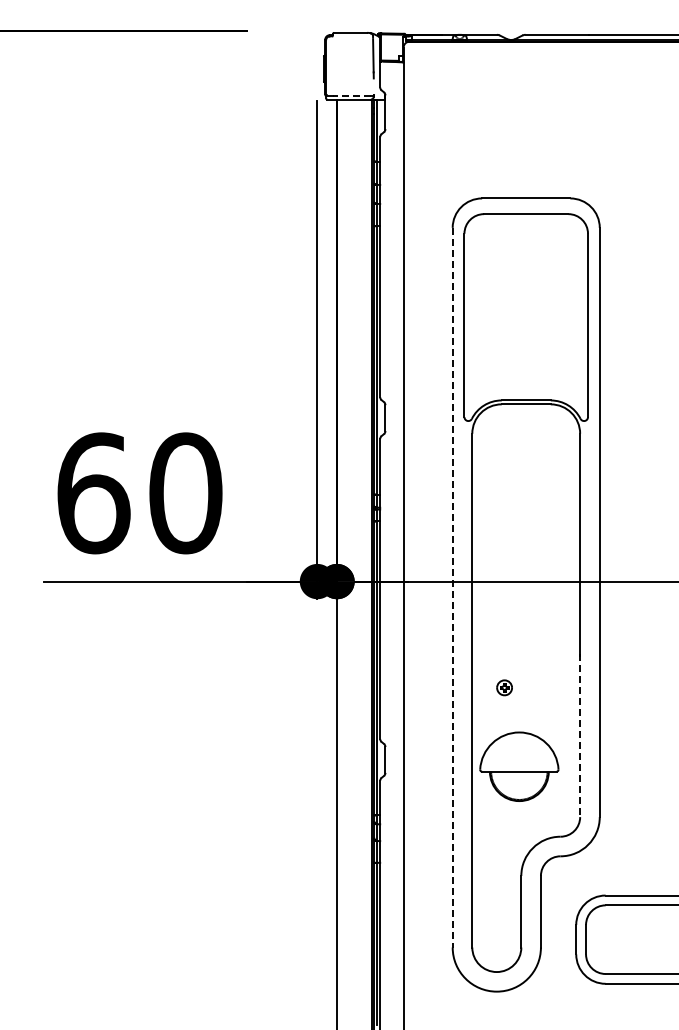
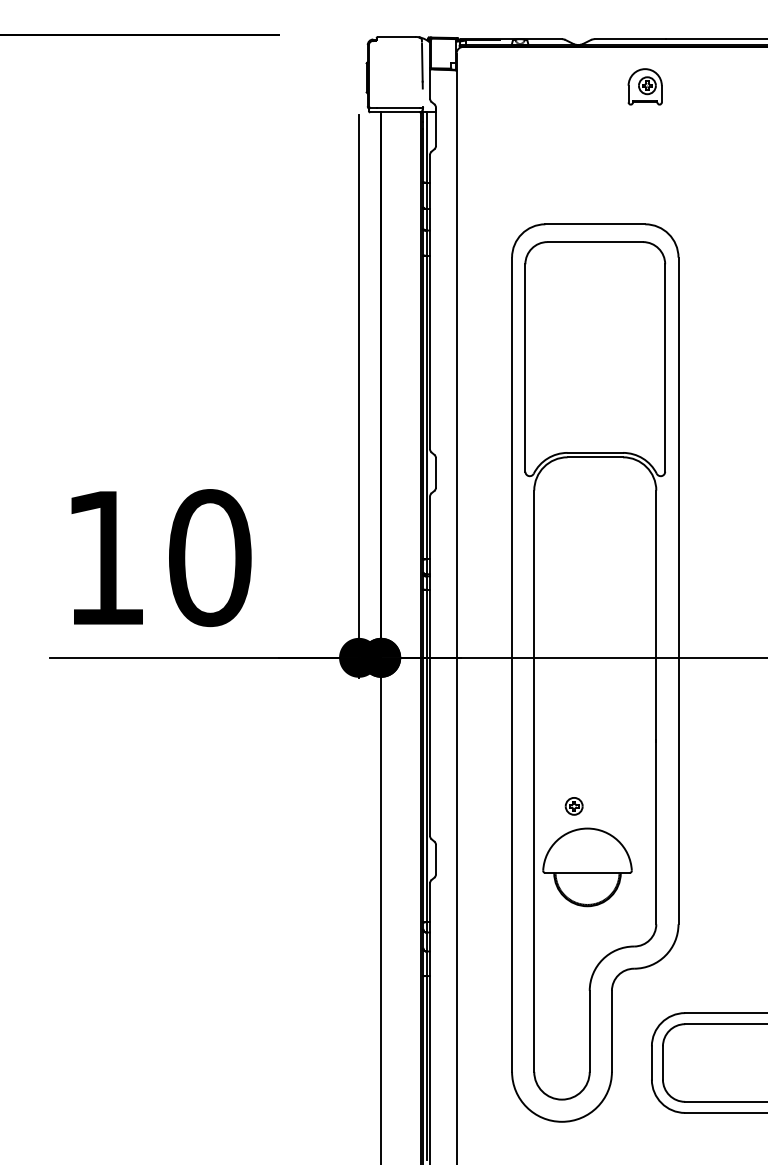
part: (569, 76) -> (644, 86), added
line: (351, 95) -> (397, 107), dashed -> solid
text: (93, 493) -> (105, 558), 60 -> 10
line: (452, 587) -> (511, 664), dashed -> solid
part: (504, 687) -> (574, 805), moved
line: (580, 736) -> (656, 833), dashed -> solid

